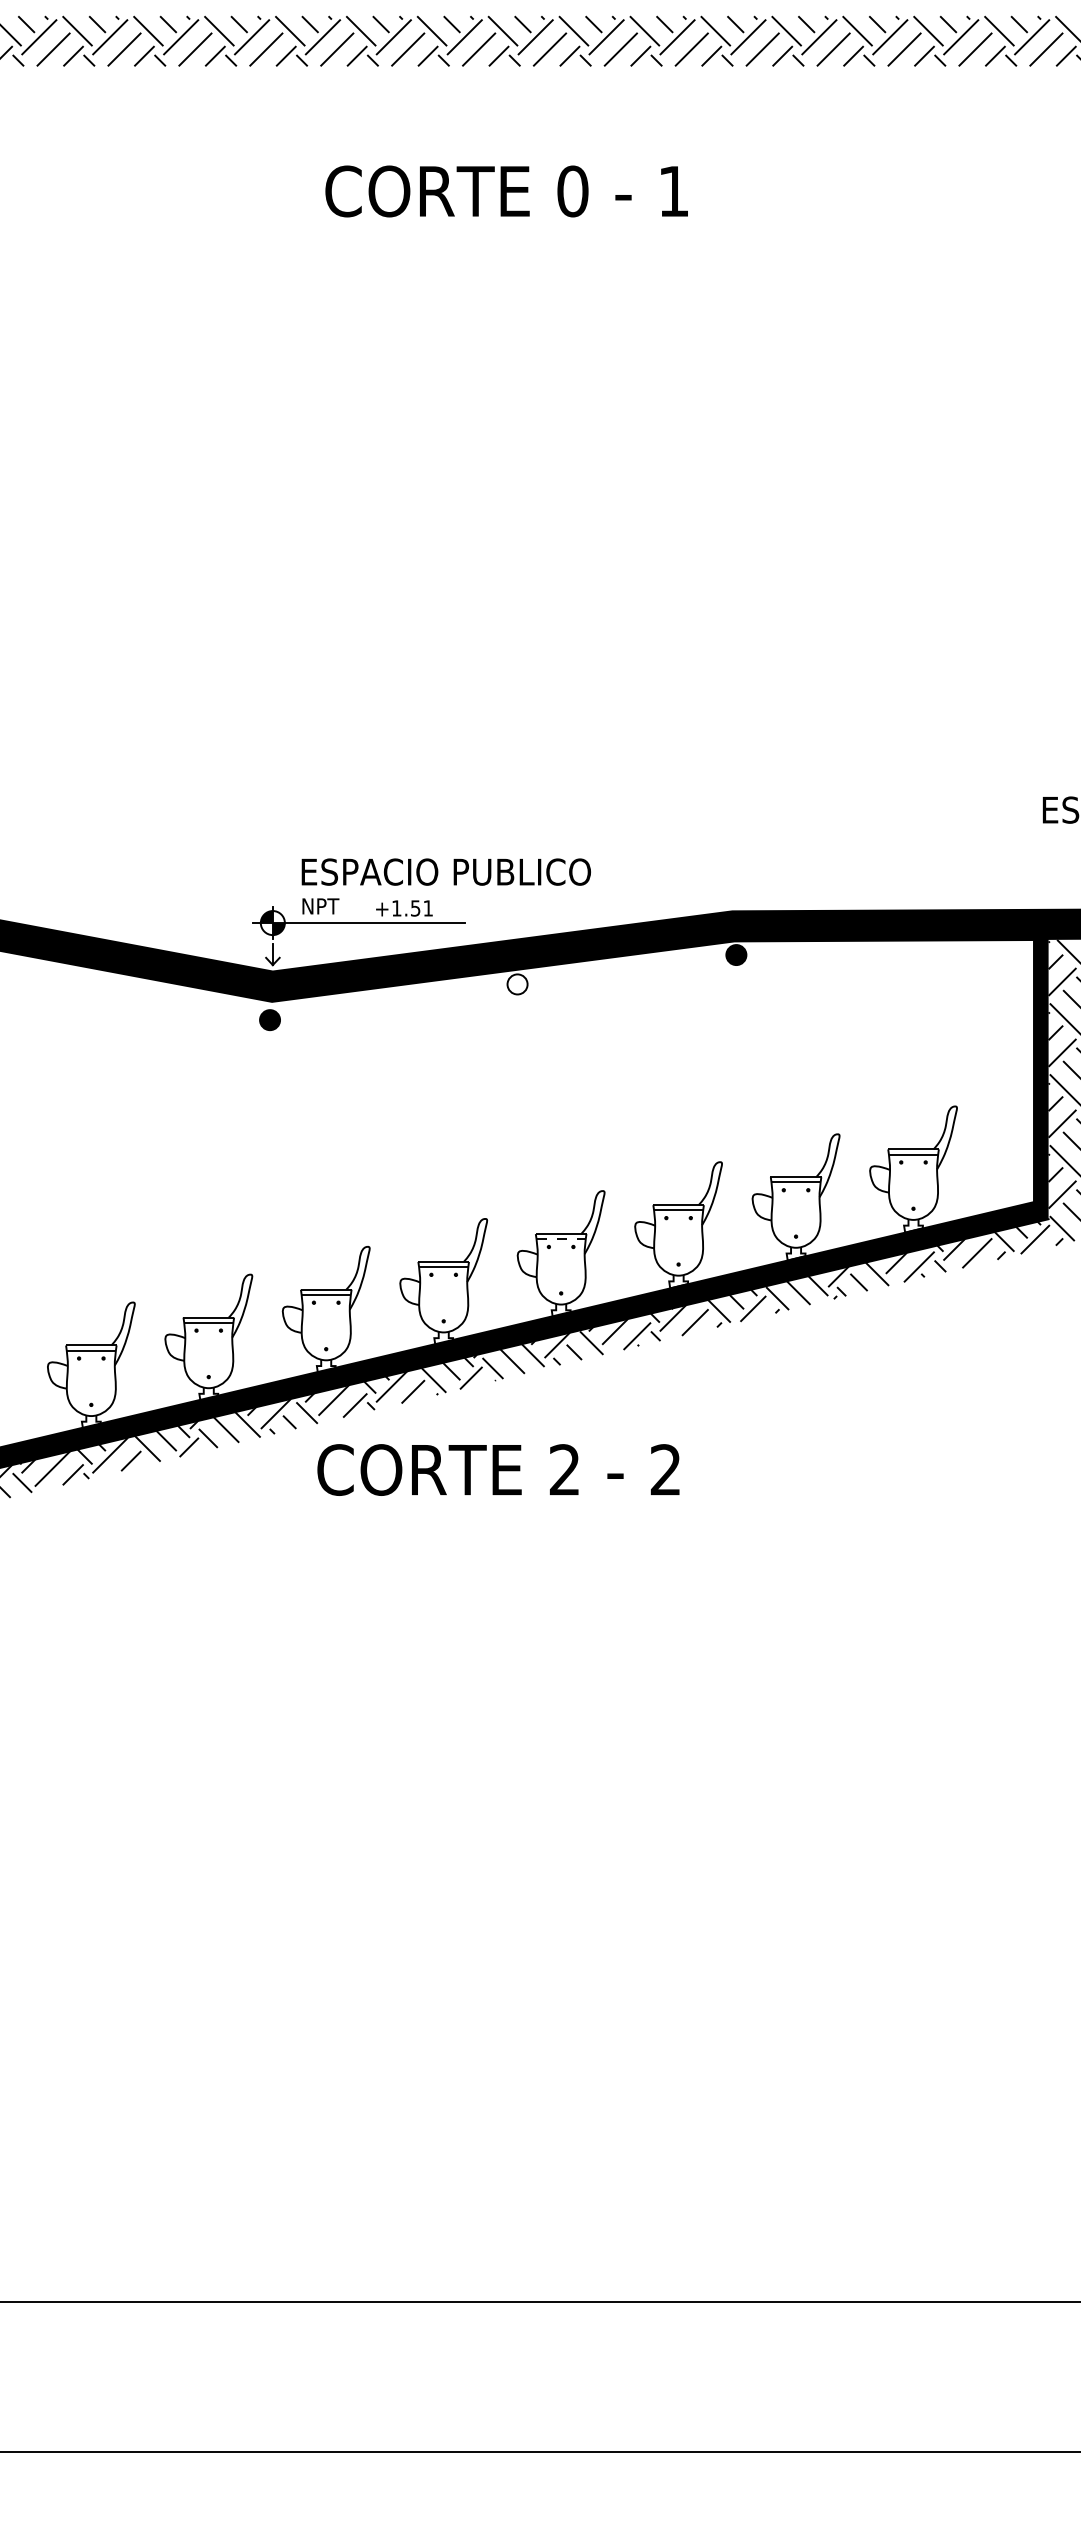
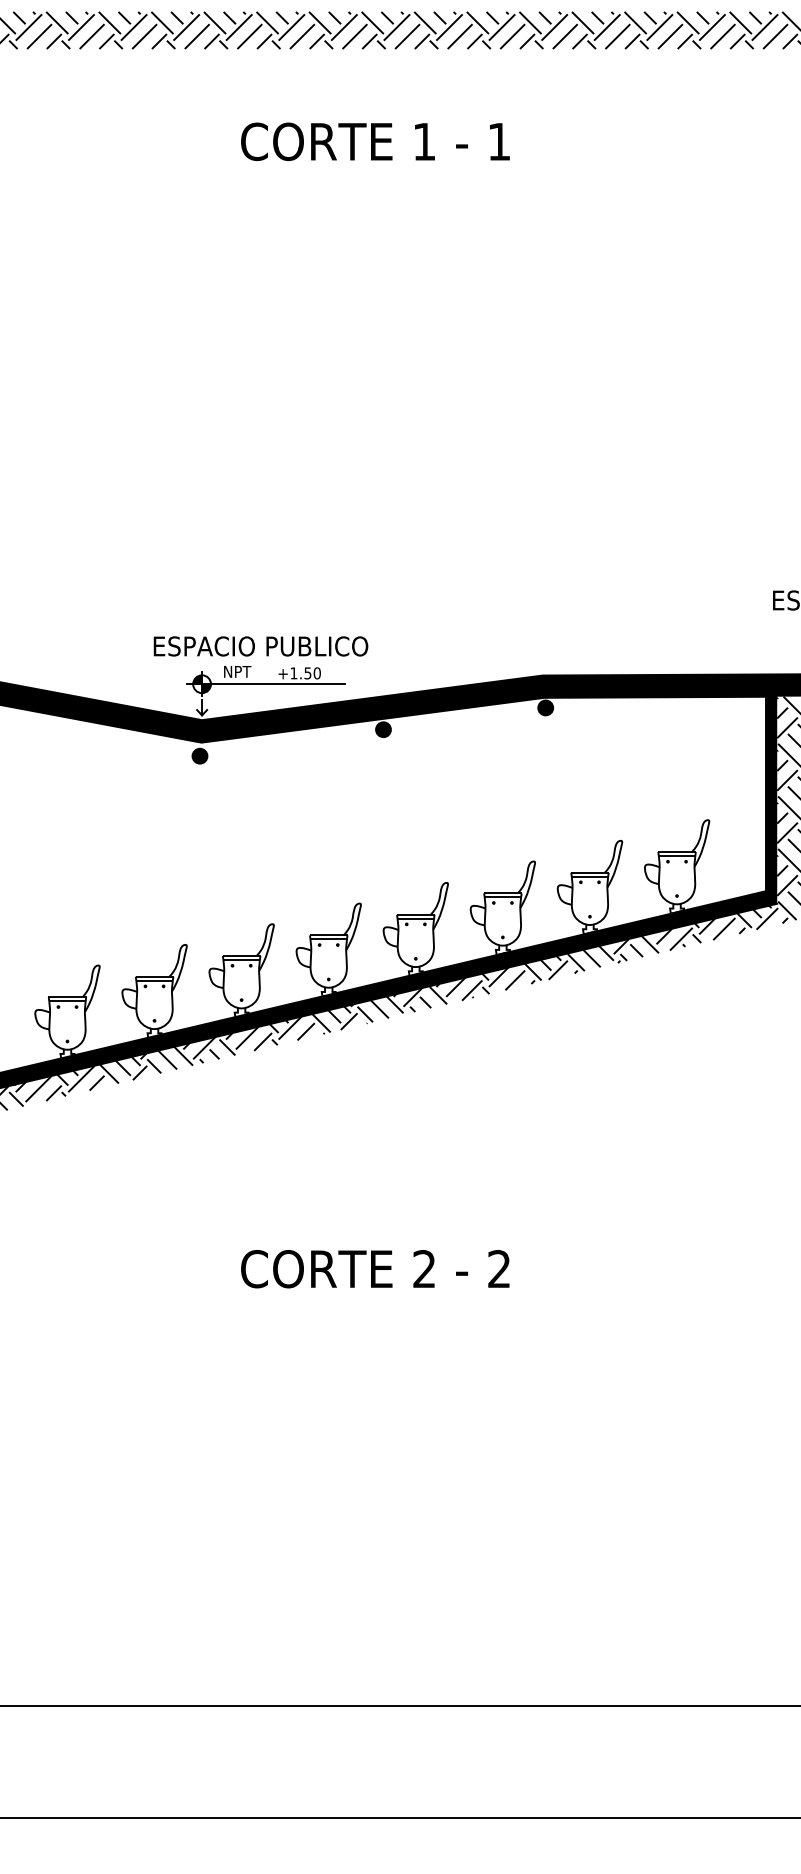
text: (572, 191) -> (424, 141), 0 -> 1
text: (445, 871) -> (260, 646), moved
text: (428, 908) -> (317, 673), +1.51 -> +1.50
fill: (517, 984) -> (383, 729), added
line: (561, 1239) -> (416, 918), dashed -> solid
text: (498, 1469) -> (375, 1268), moved

